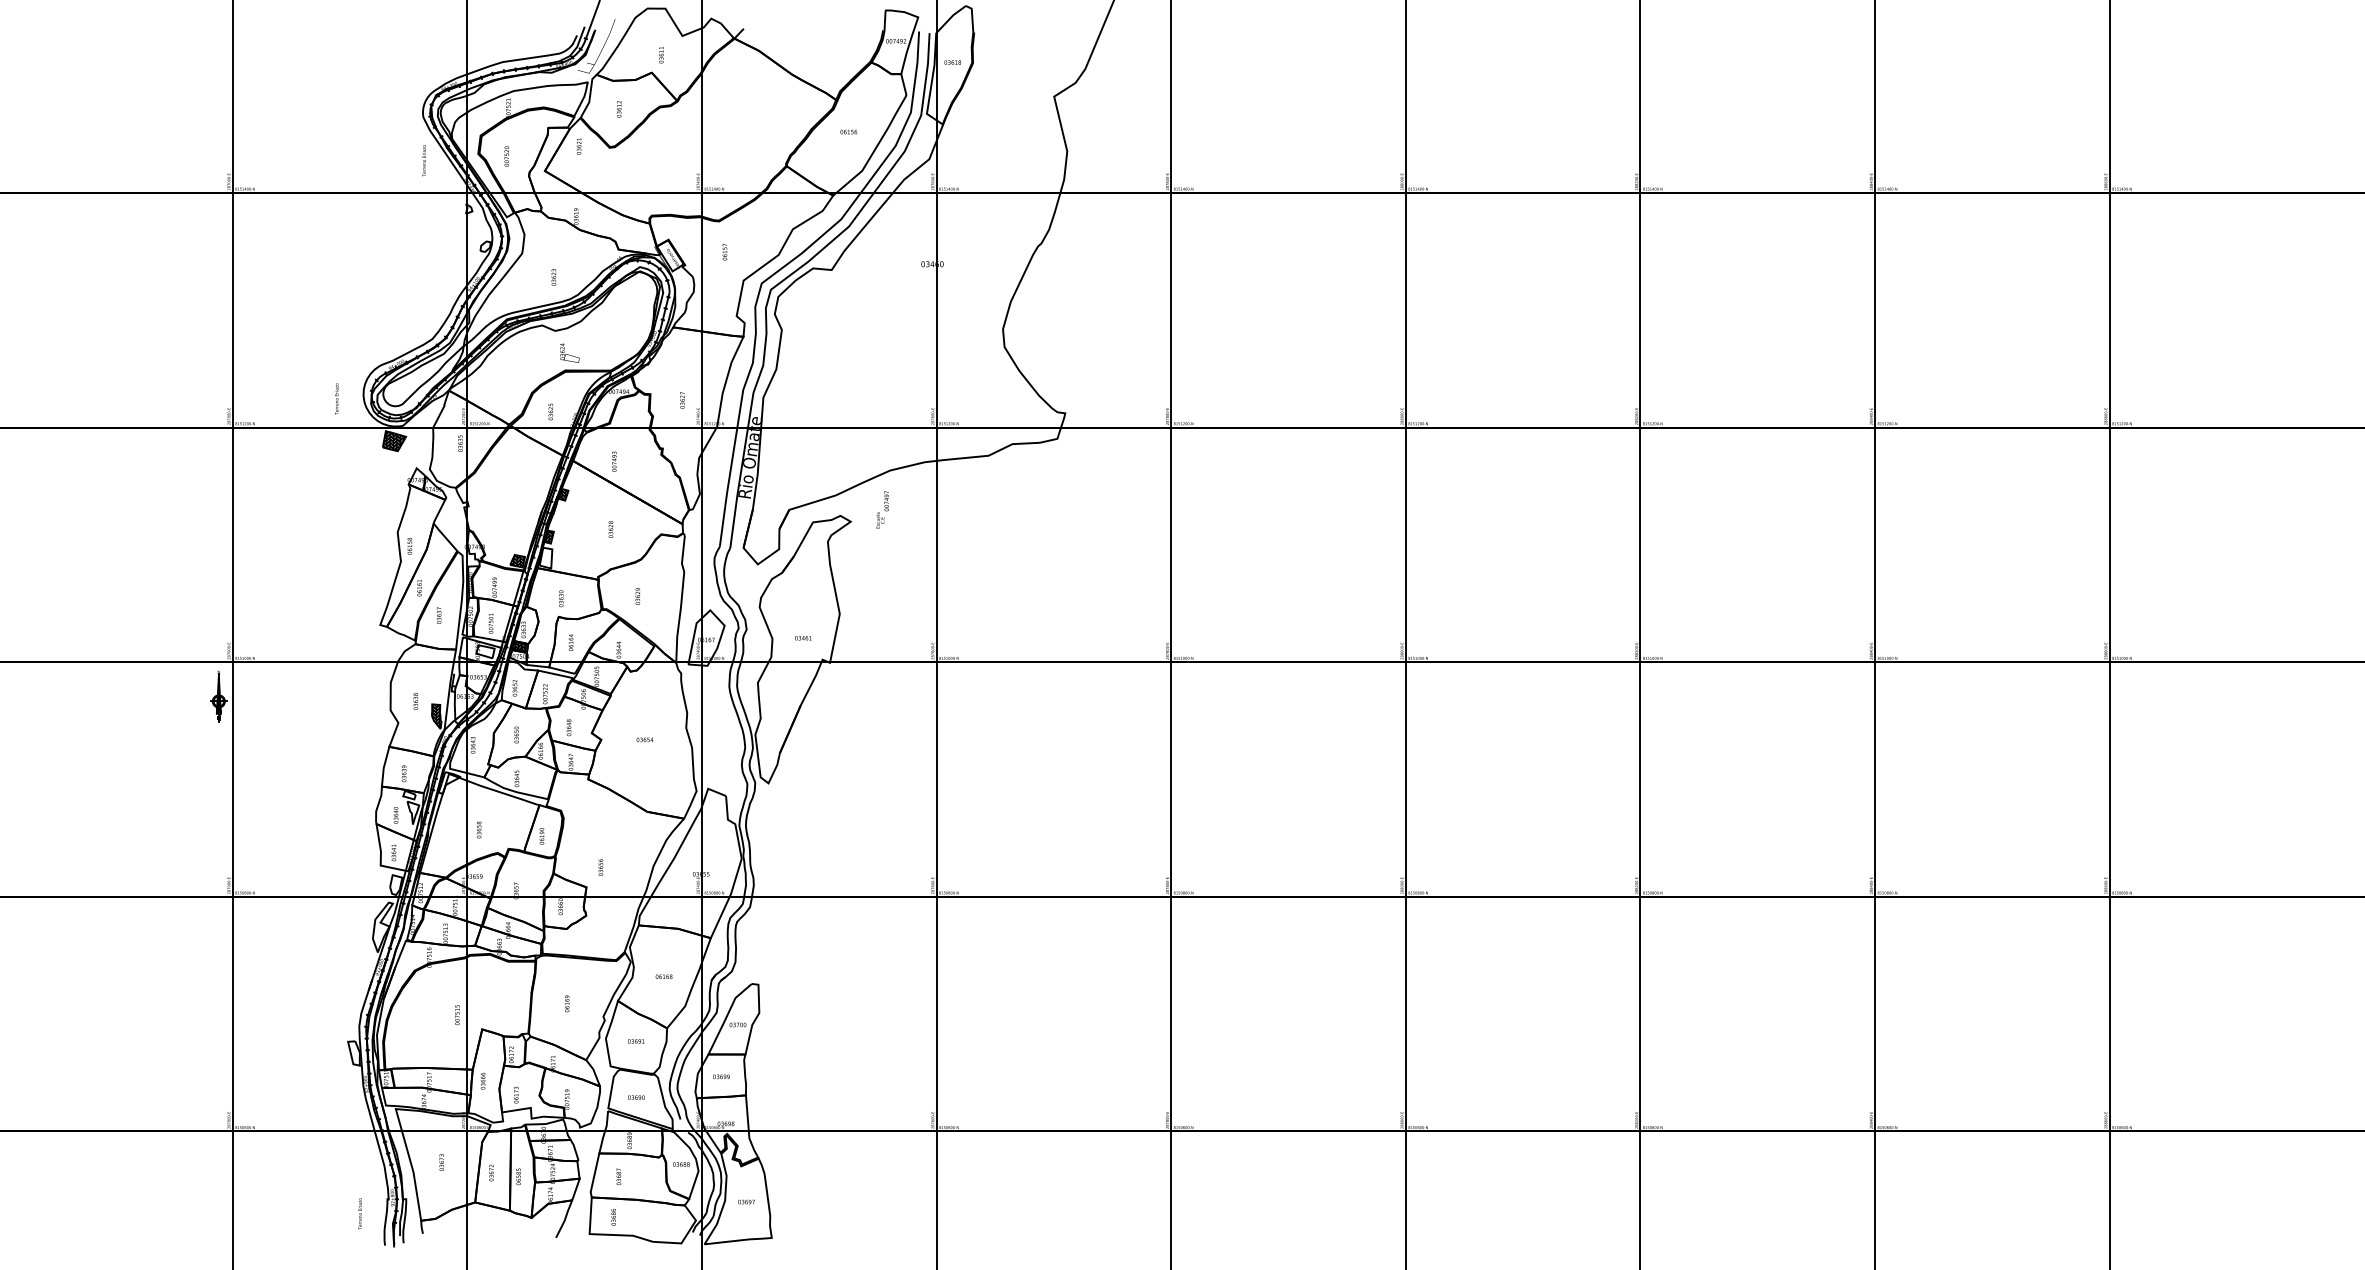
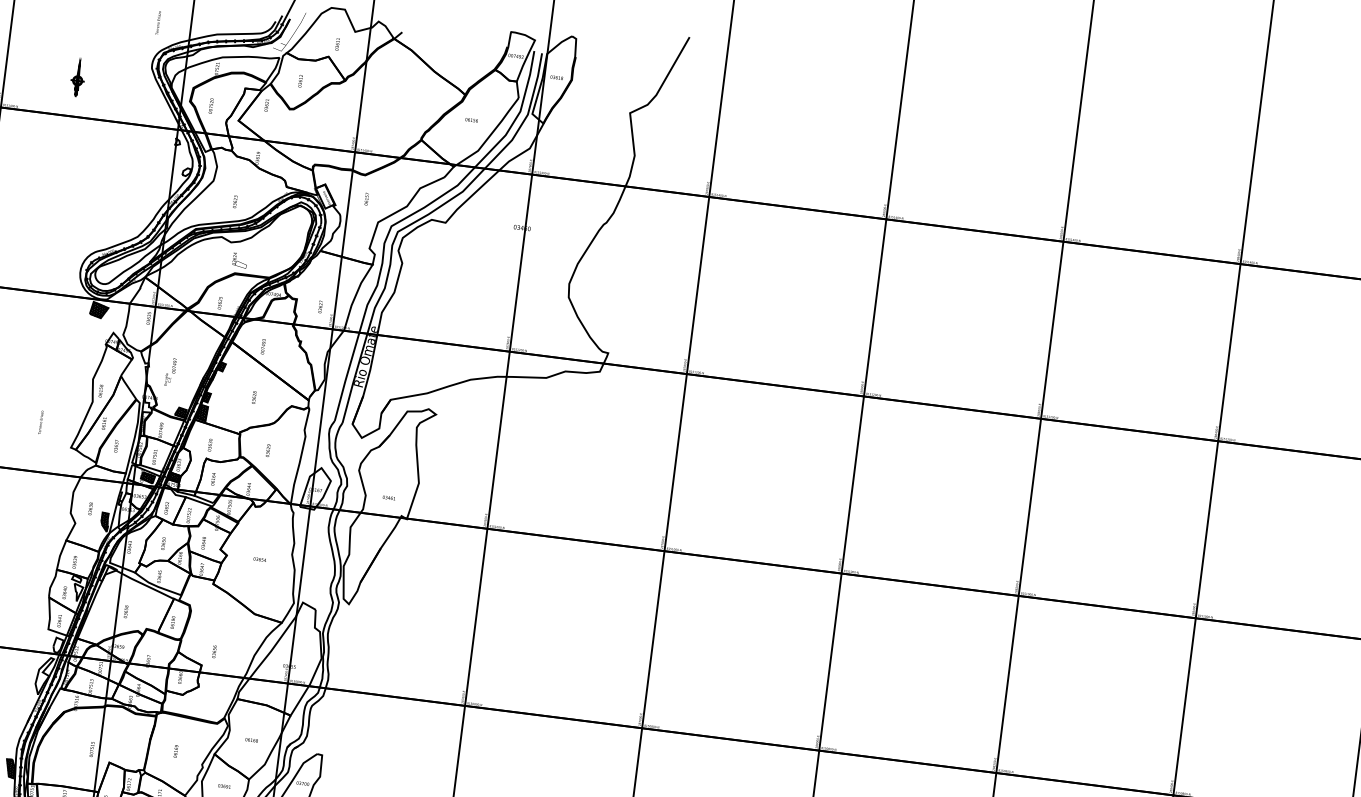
part: (328, 140) -> (78, 77), added
text: (423, 160) -> (157, 22), moved
text: (336, 398) -> (40, 421), moved
text: (882, 509) -> (170, 371), moved
hatch: (546, 557) -> (202, 412), added
hatch: (485, 651) -> (147, 477), added
hatch: (353, 1053) -> (9, 768), added

